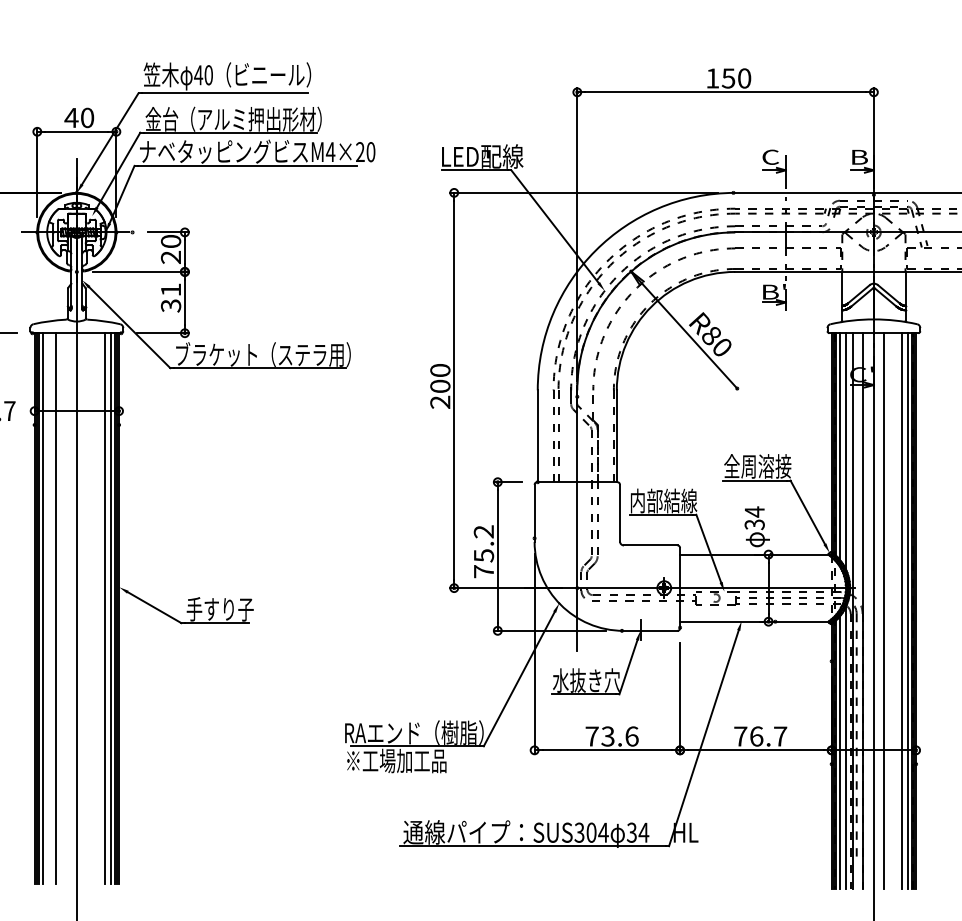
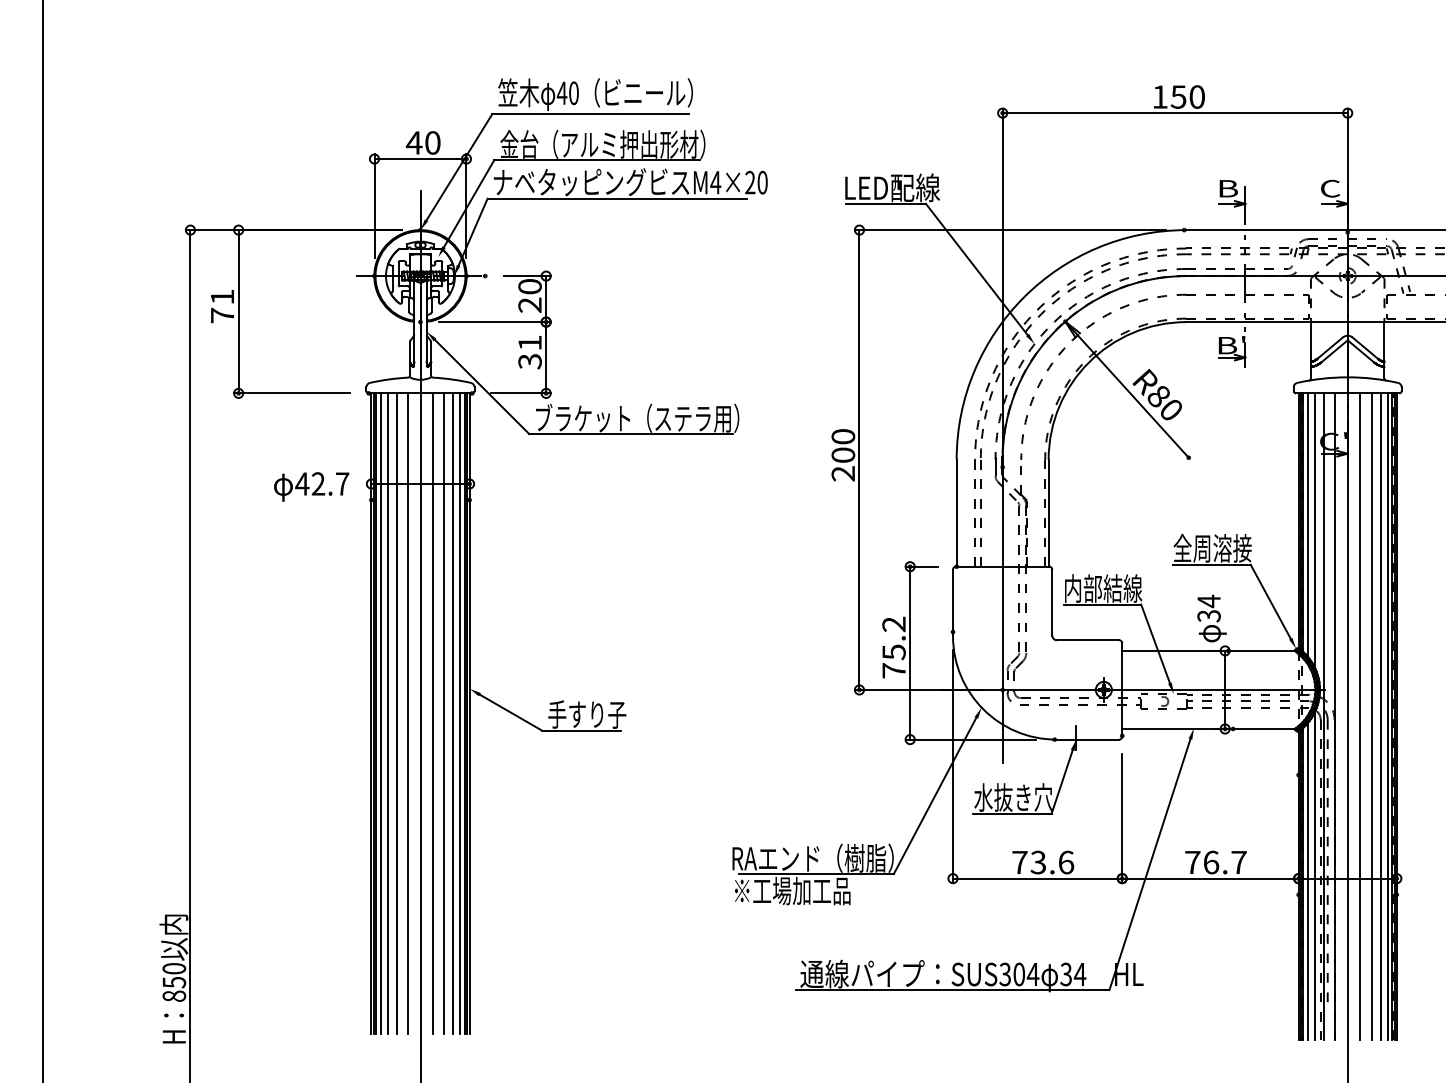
text: (770, 157) -> (1227, 188), C -> B
text: (859, 157) -> (1330, 188), B -> C
line: (48, 608) -> (387, 713), added
line: (66, 608) -> (408, 713), added
line: (87, 608) -> (432, 713), added
line: (97, 608) -> (444, 713), added
line: (894, 610) -> (1371, 716), added

